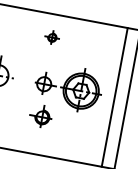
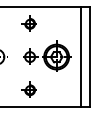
part: (50, 37) -> (28, 23), size x1.67
part: (40, 115) -> (28, 89), moved

